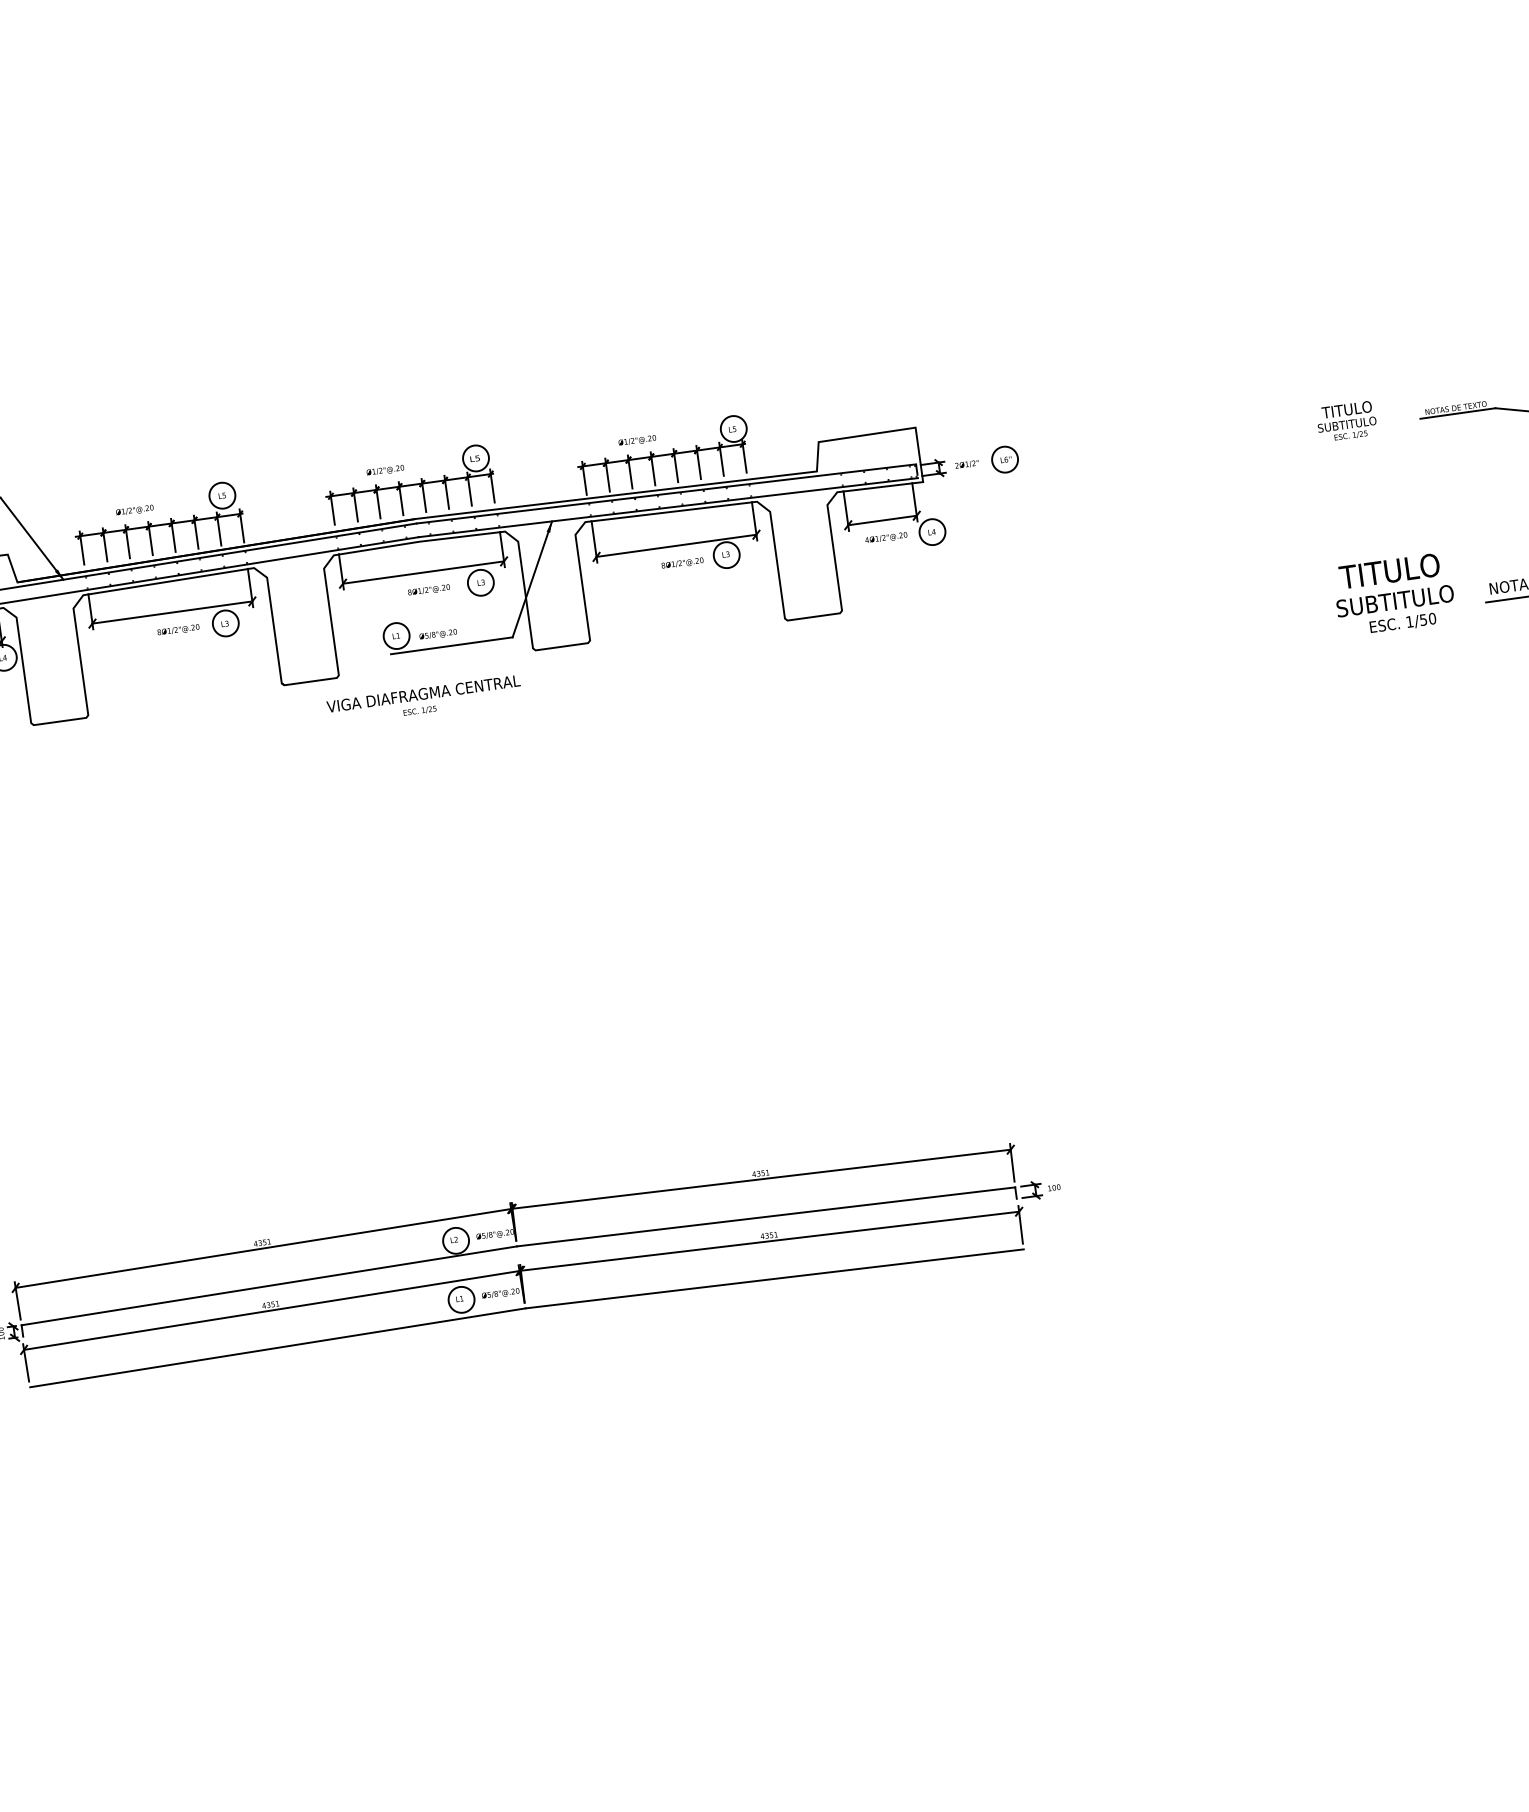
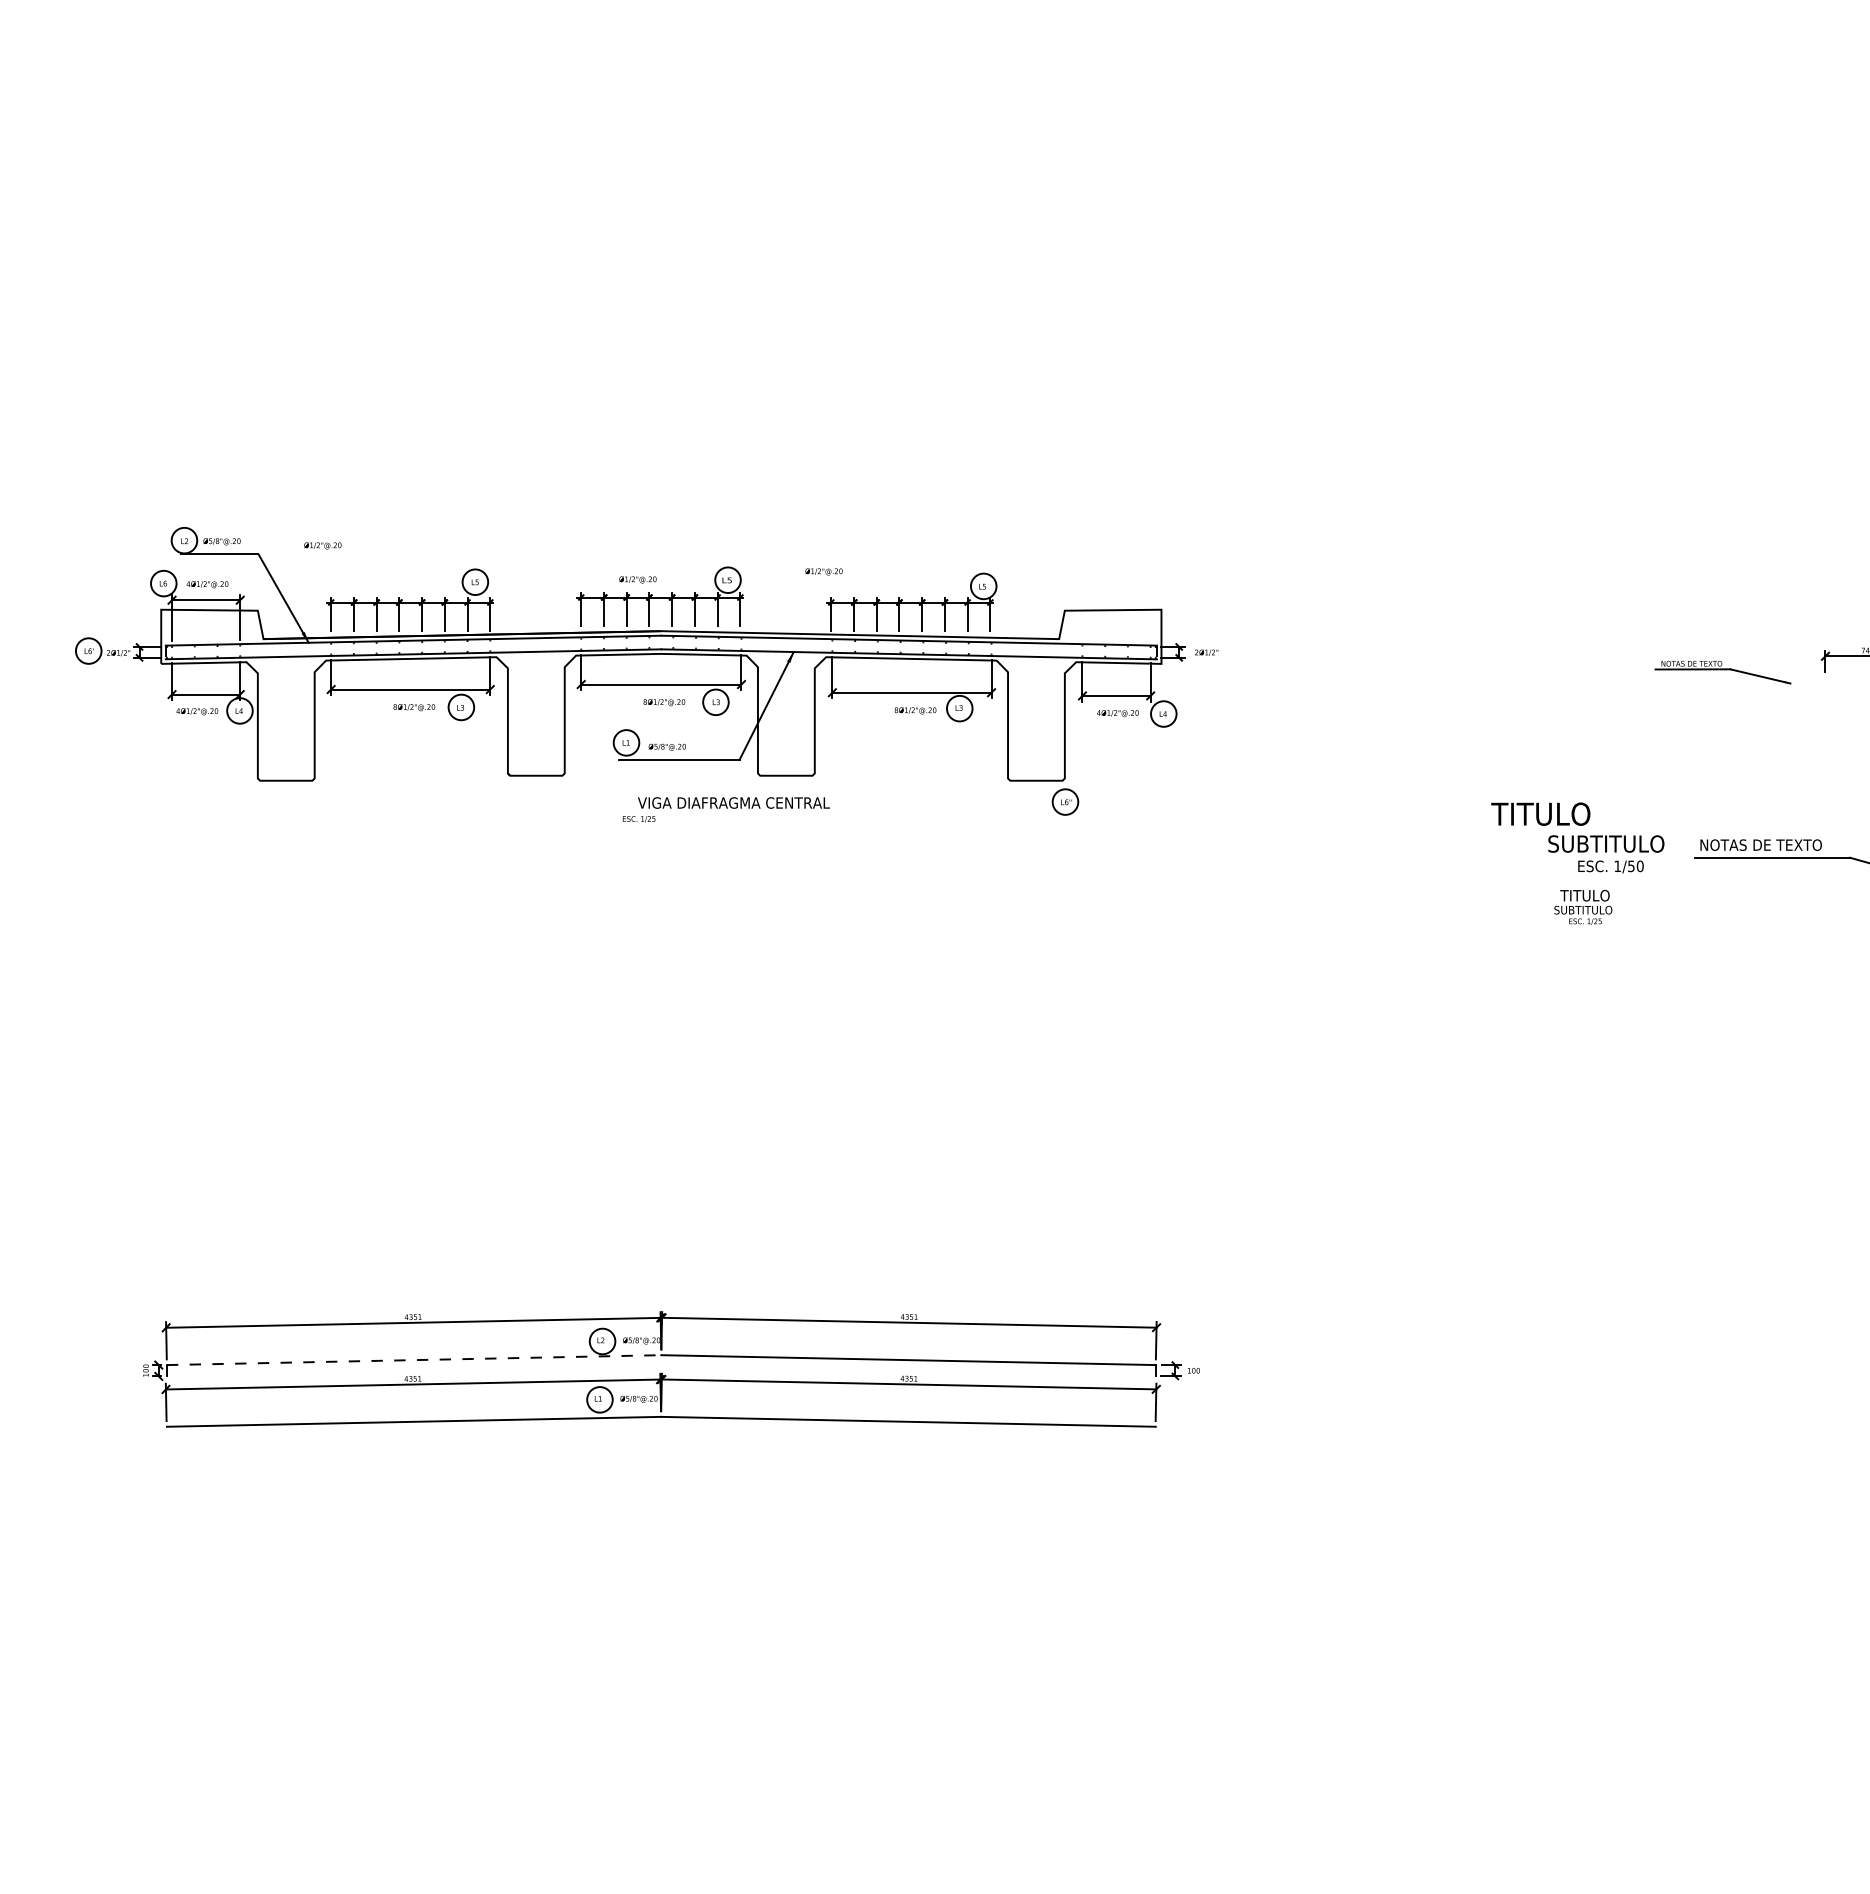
text: (1347, 421) -> (1583, 907), moved
text: (636, 440) -> (823, 571), moved
part: (1005, 459) -> (1065, 801), moved
text: (134, 510) -> (322, 545), moved
text: (1389, 570) -> (1540, 813), moved
text: (423, 693) -> (733, 802), moved
line: (269, 1286) -> (414, 1360), solid -> dashed

